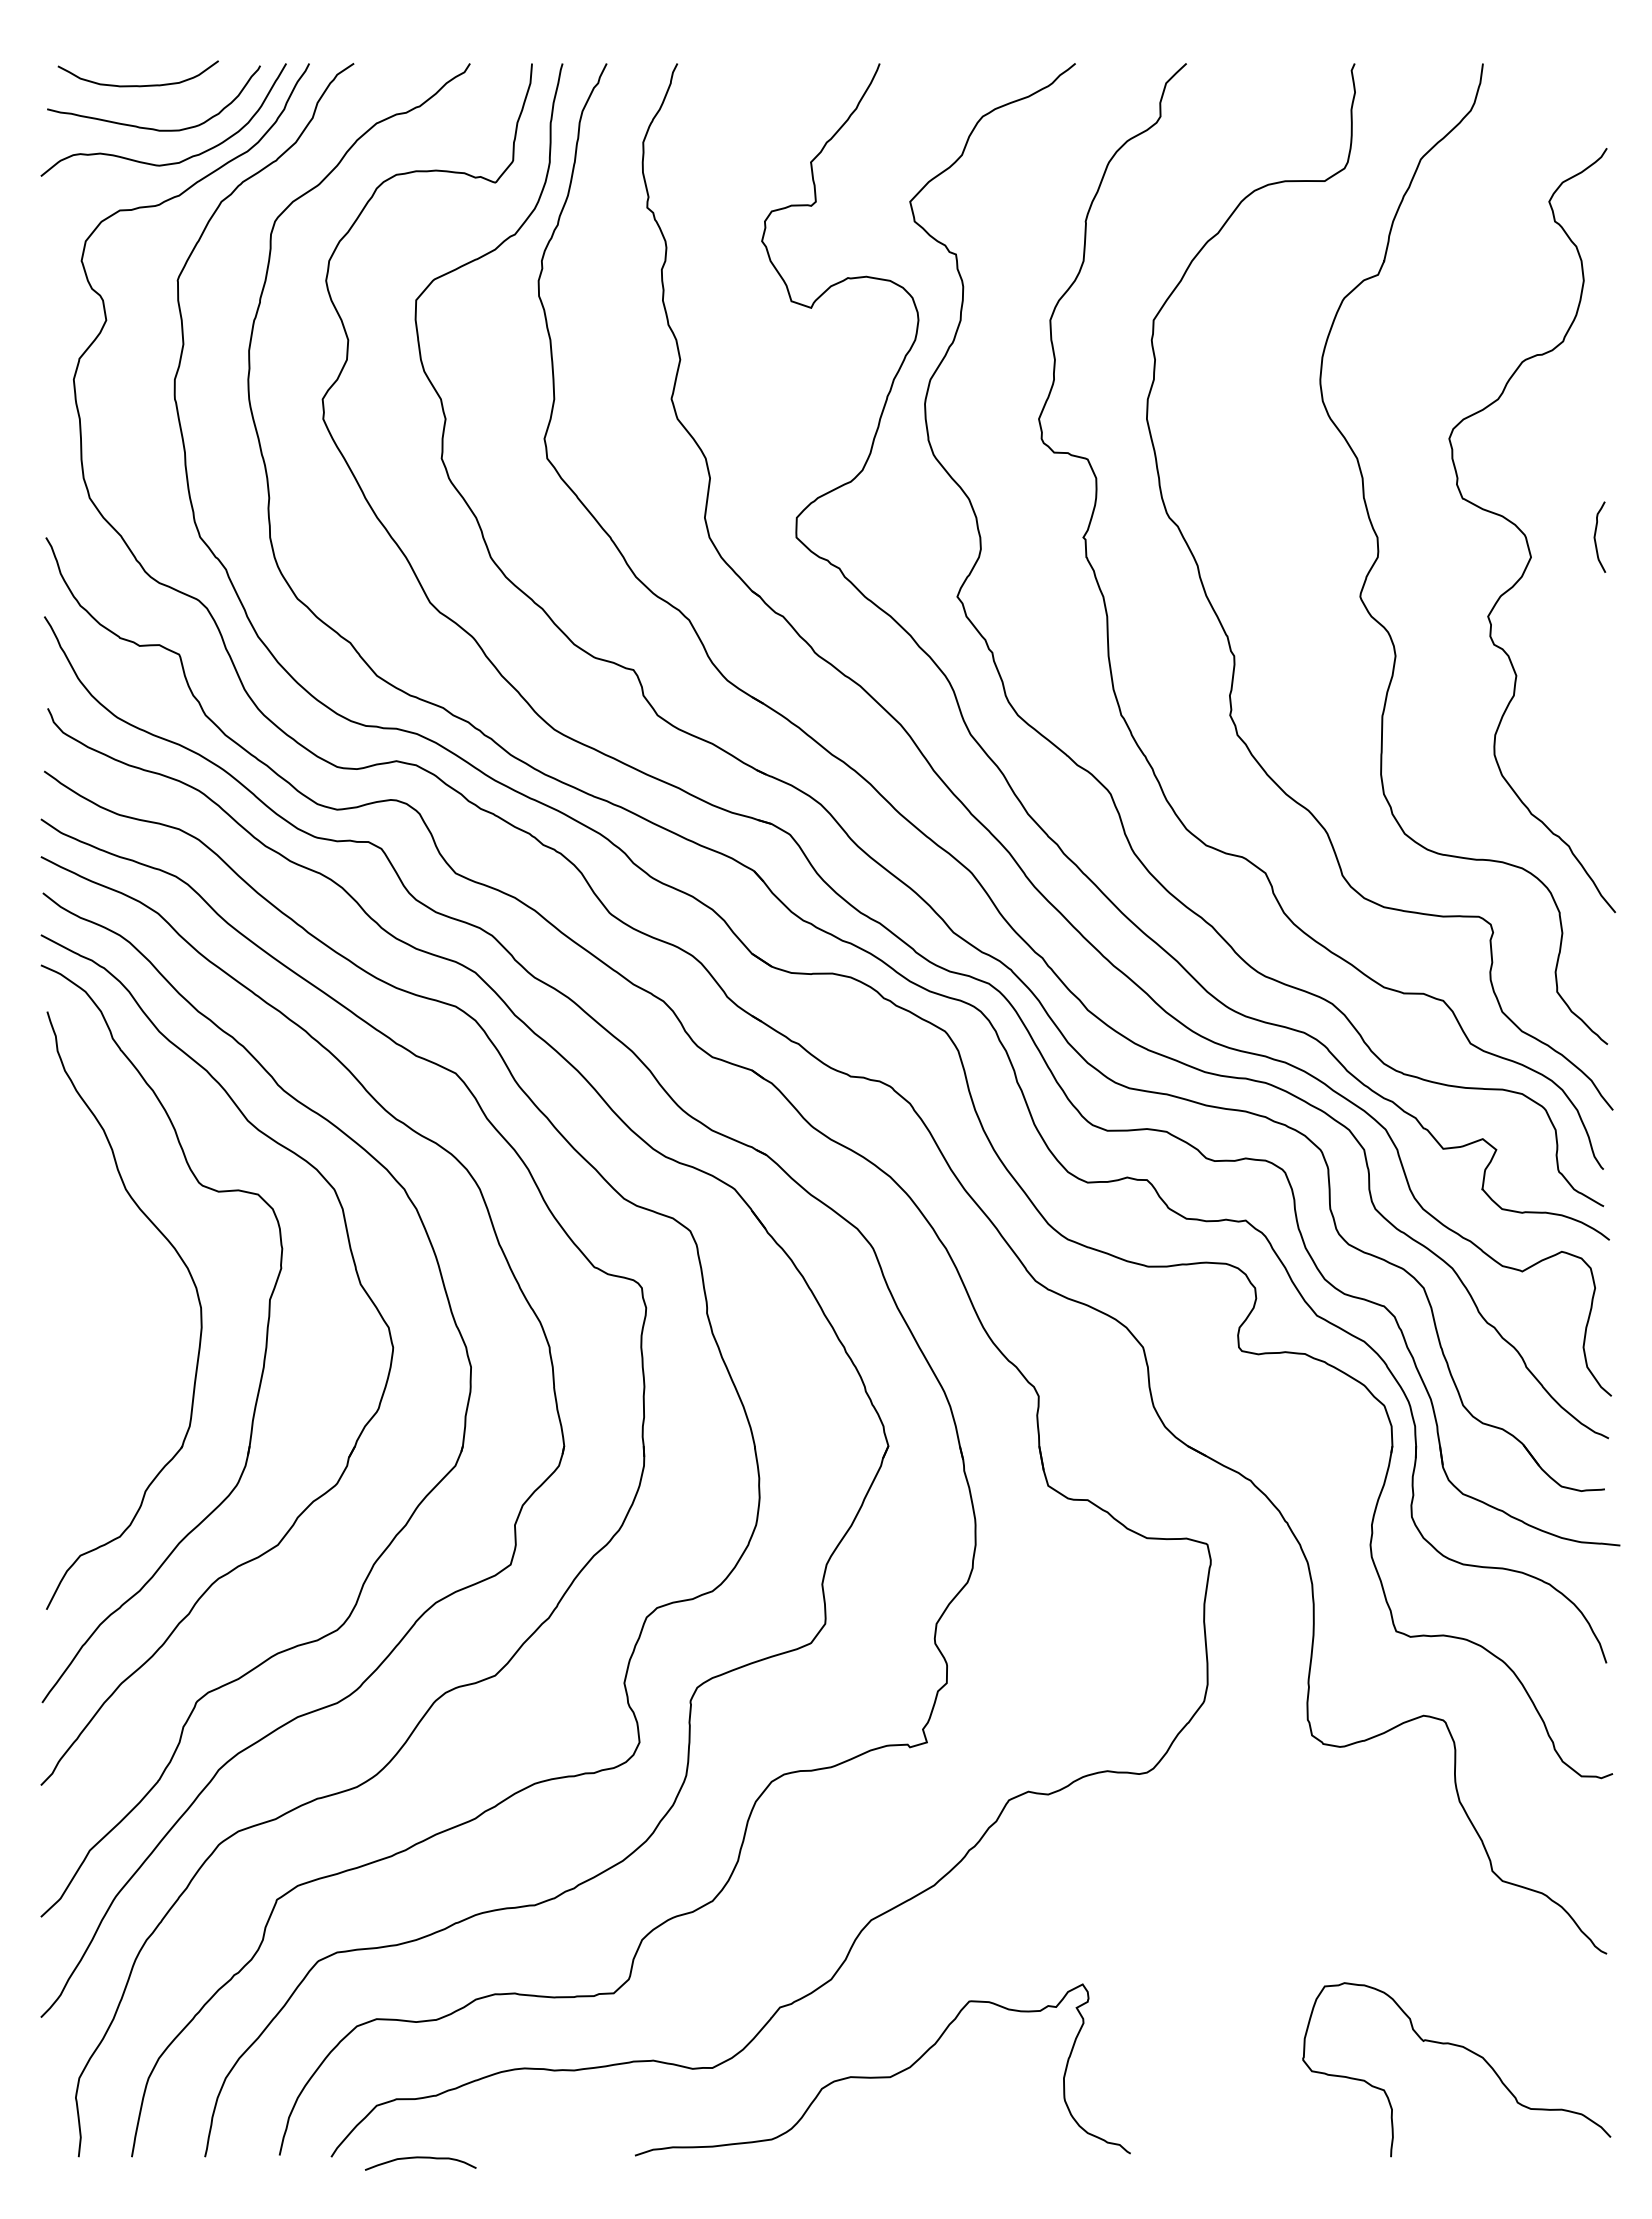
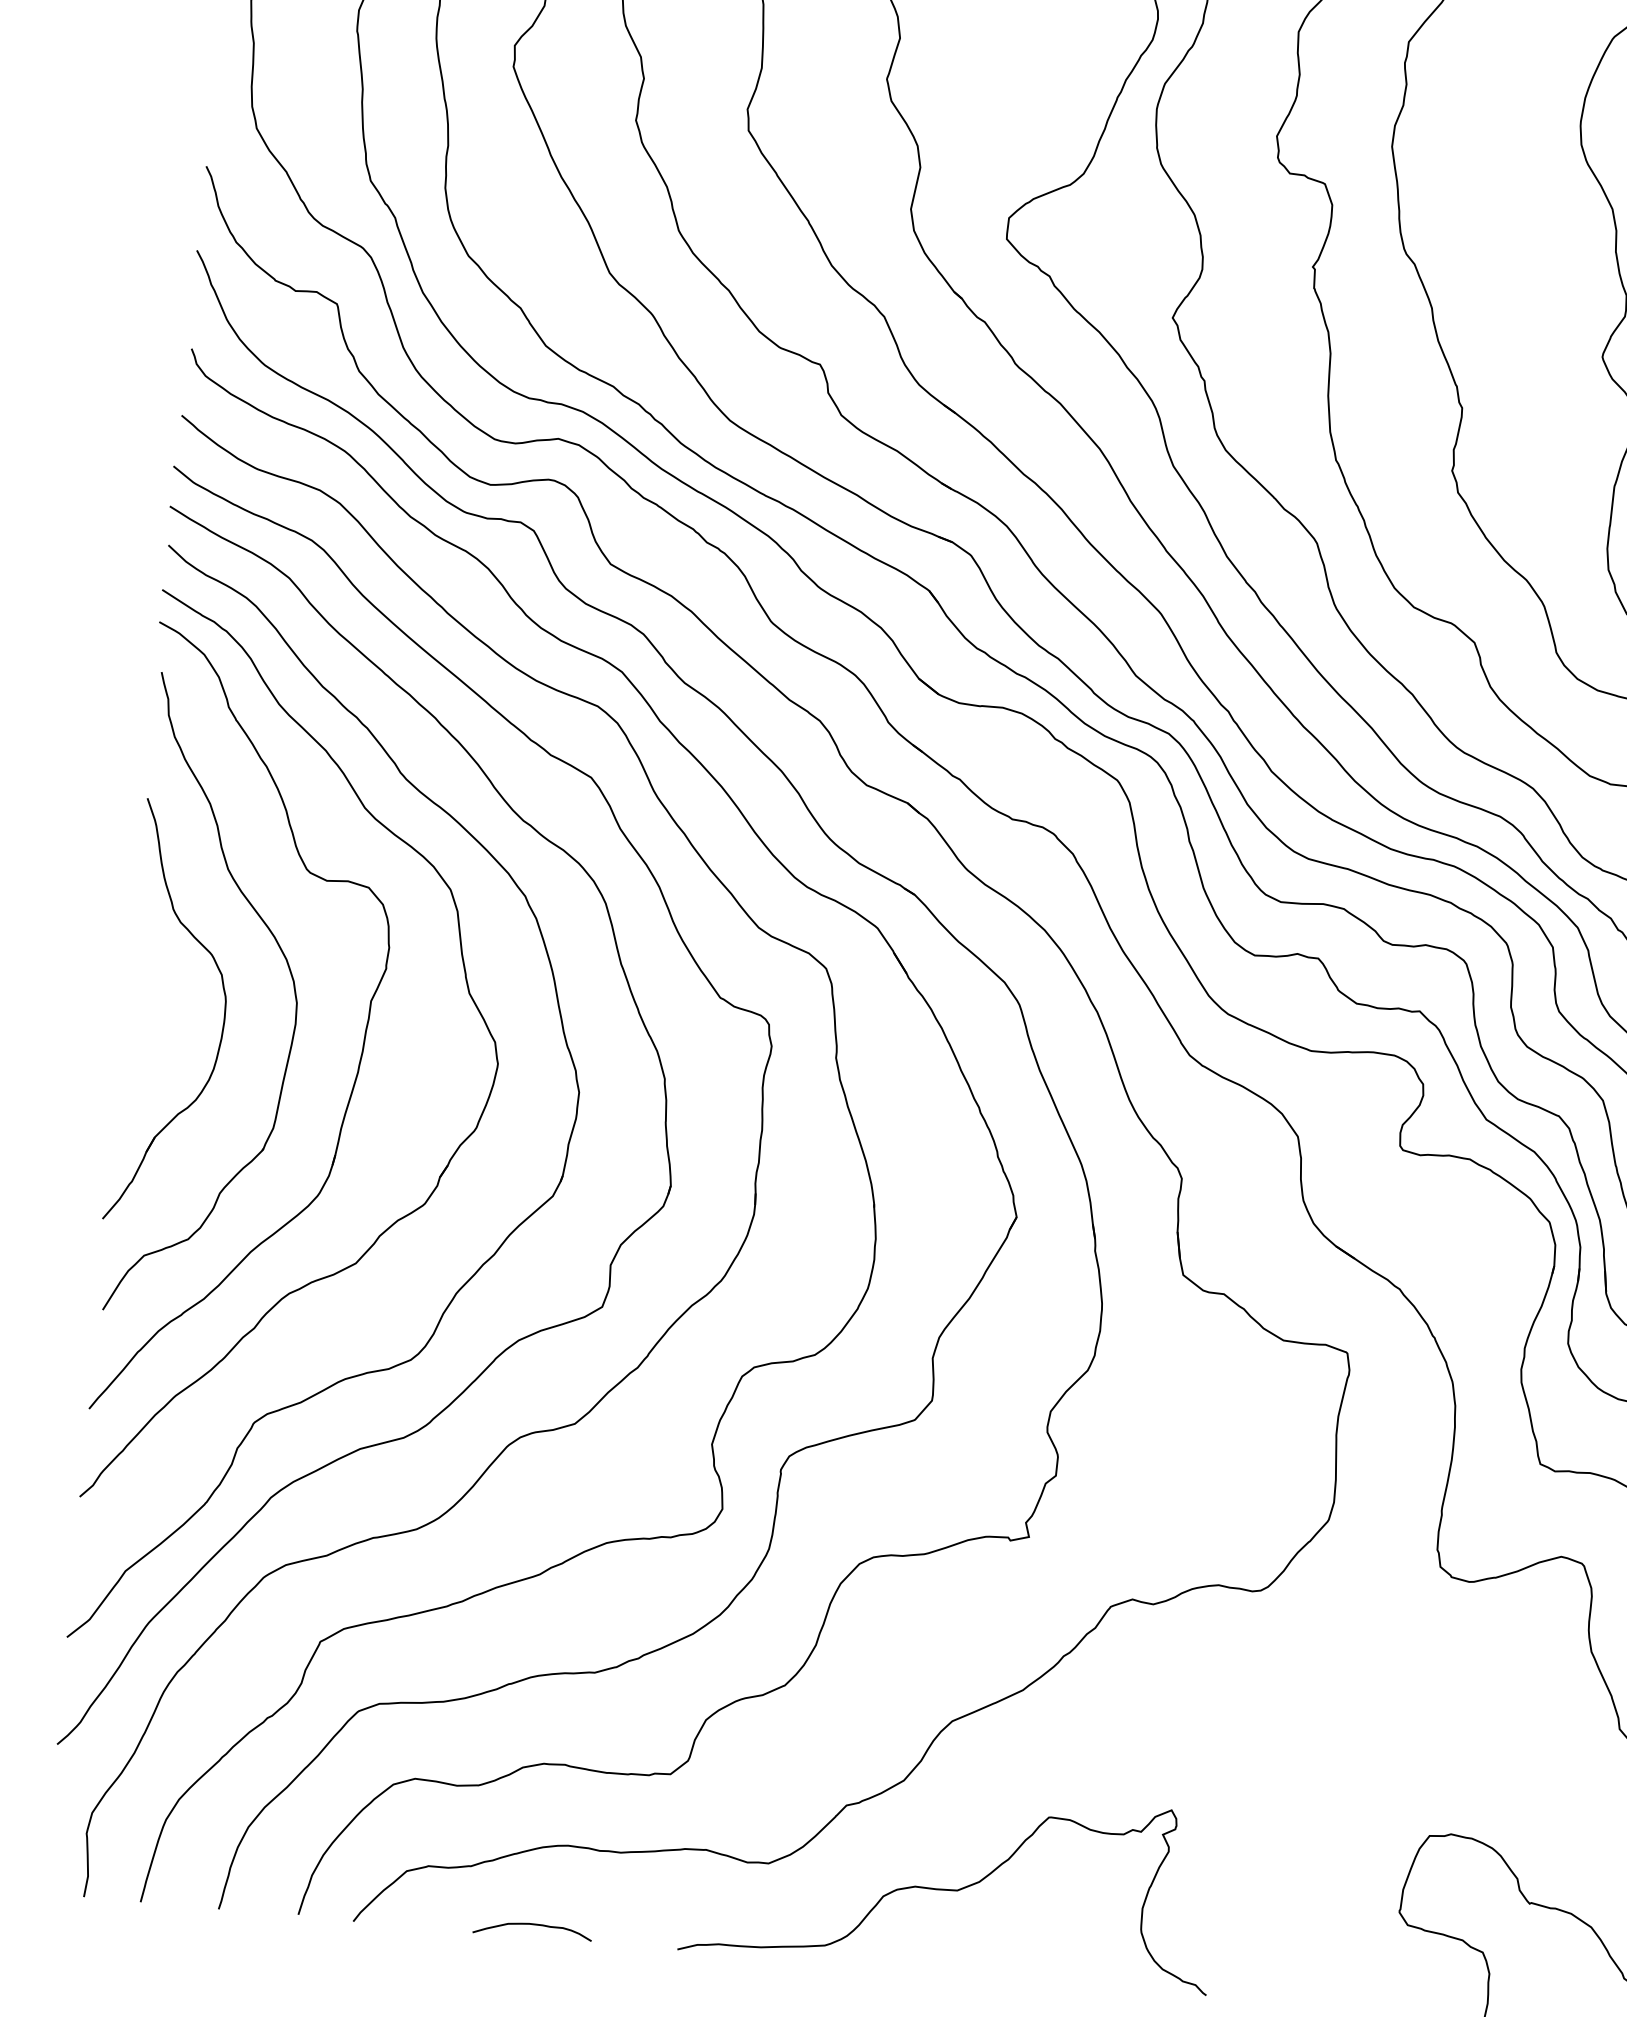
part: (133, 1336) -> (222, 1027), added
curve: (420, 2158) -> (532, 1925), moved

